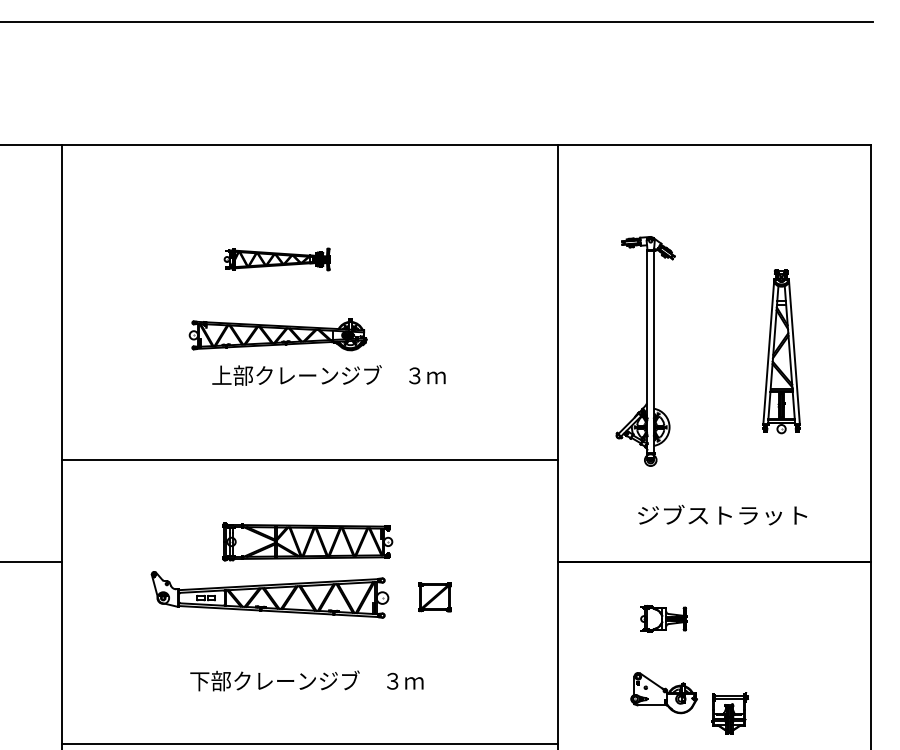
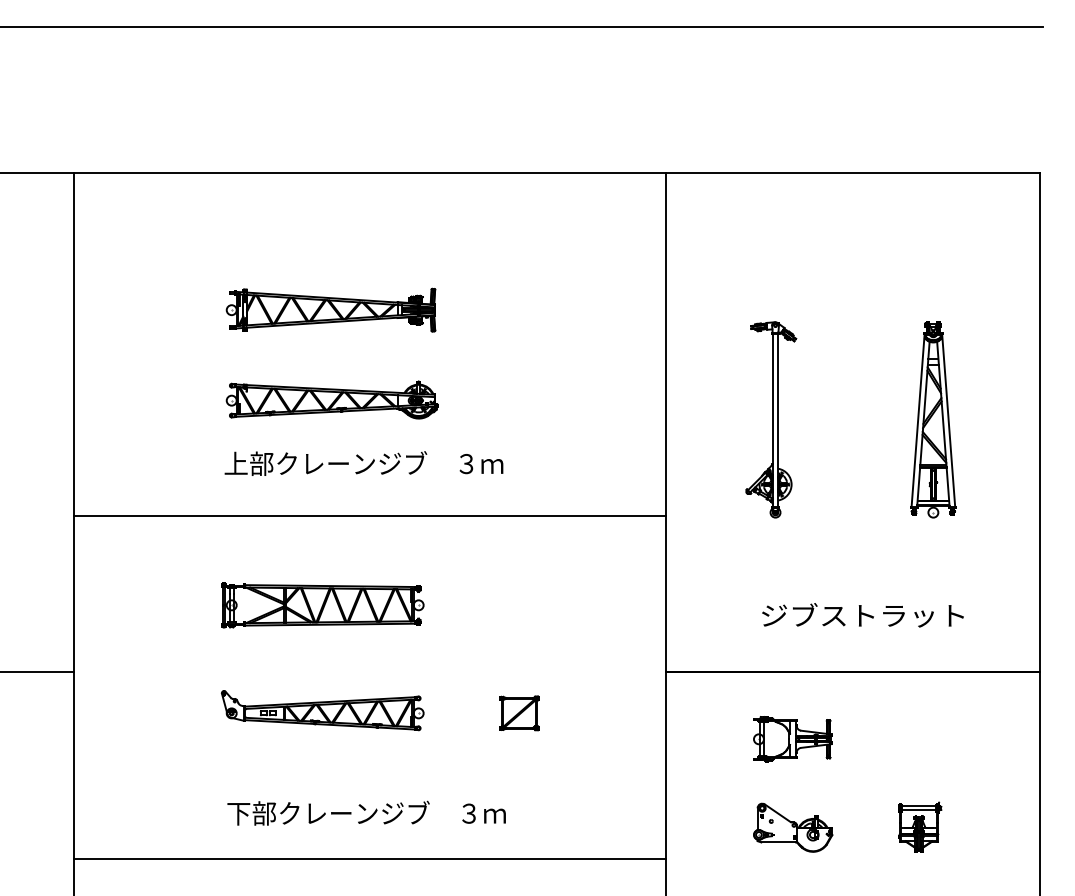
part: (276, 258) -> (330, 309), size x1.67
part: (645, 351) -> (771, 419), size x0.71
text: (328, 375) -> (363, 463), moved
line: (310, 460) -> (370, 516), moved
part: (307, 542) -> (322, 605), moved
part: (269, 594) -> (322, 710), size x0.71
part: (663, 619) -> (792, 739), size x1.43
part: (730, 712) -> (920, 826), moved
line: (310, 743) -> (370, 858), moved

